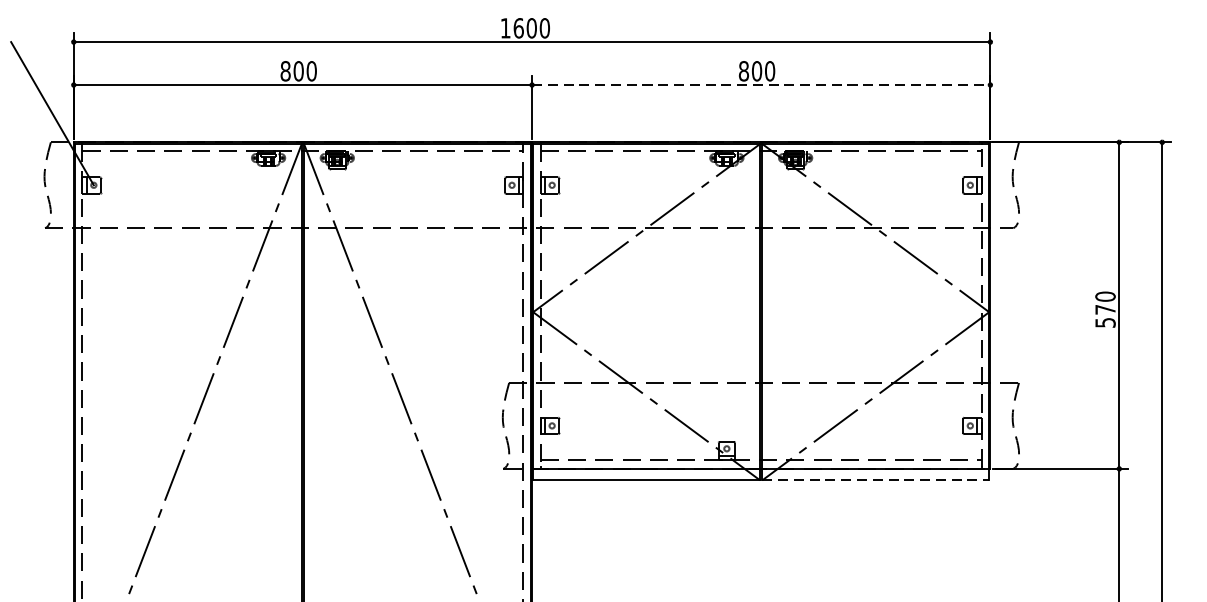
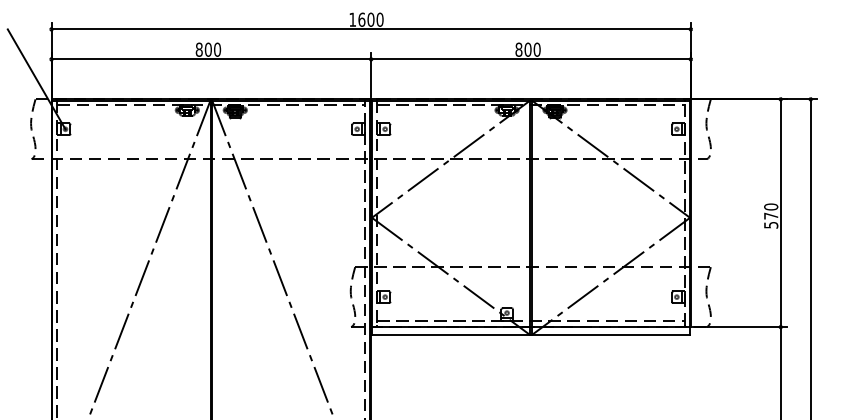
line: (761, 85) -> (531, 59), dashed -> solid
line: (876, 480) -> (611, 335), dashed -> solid

